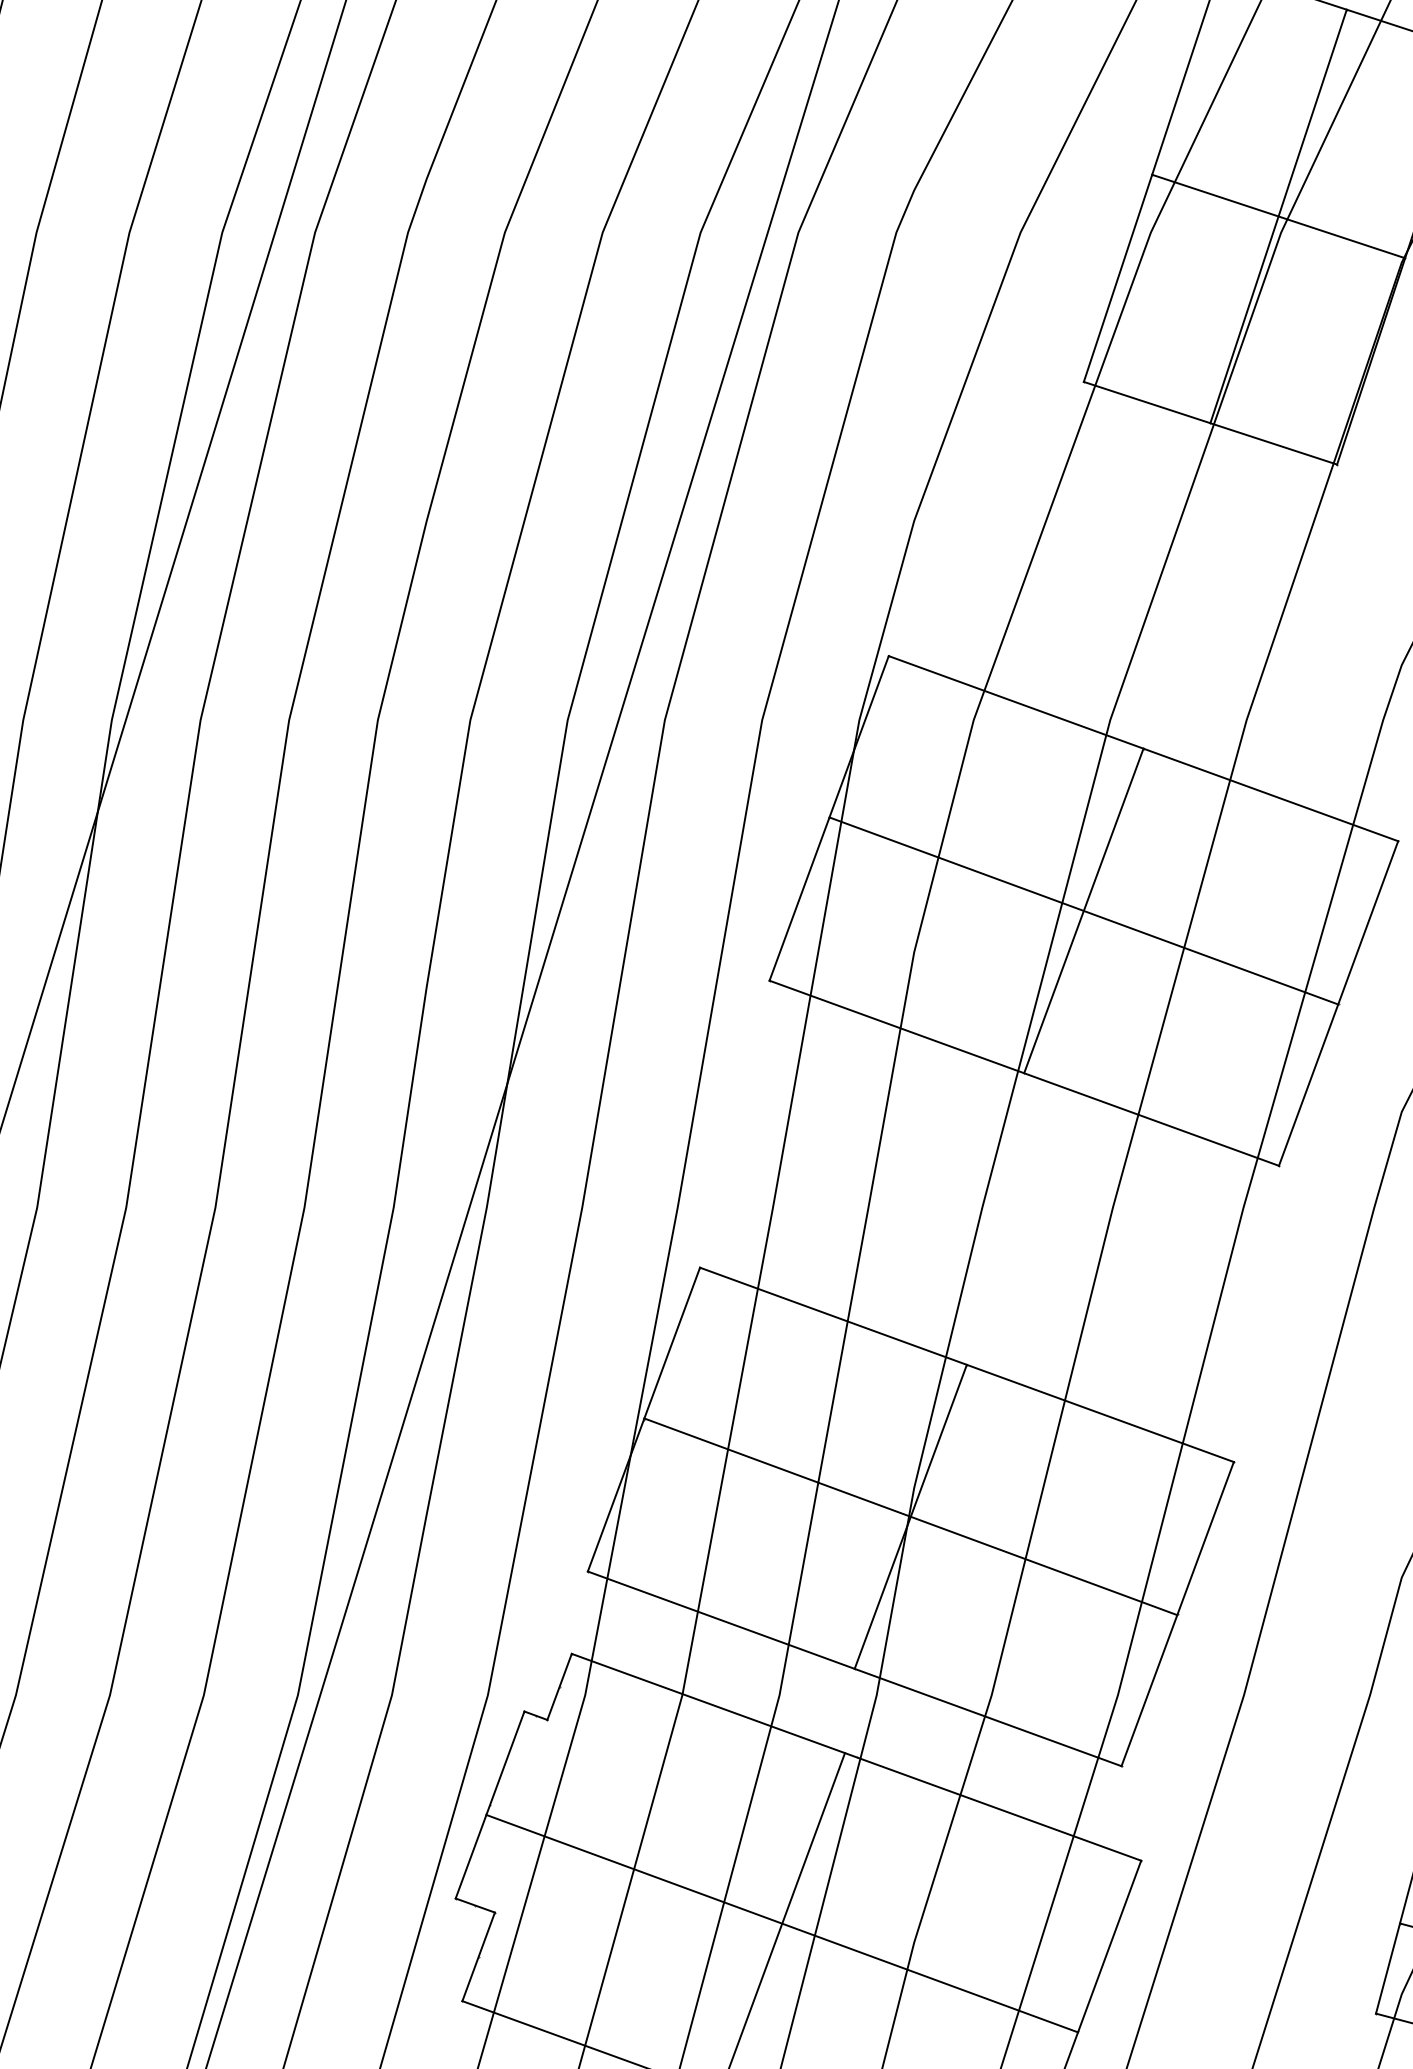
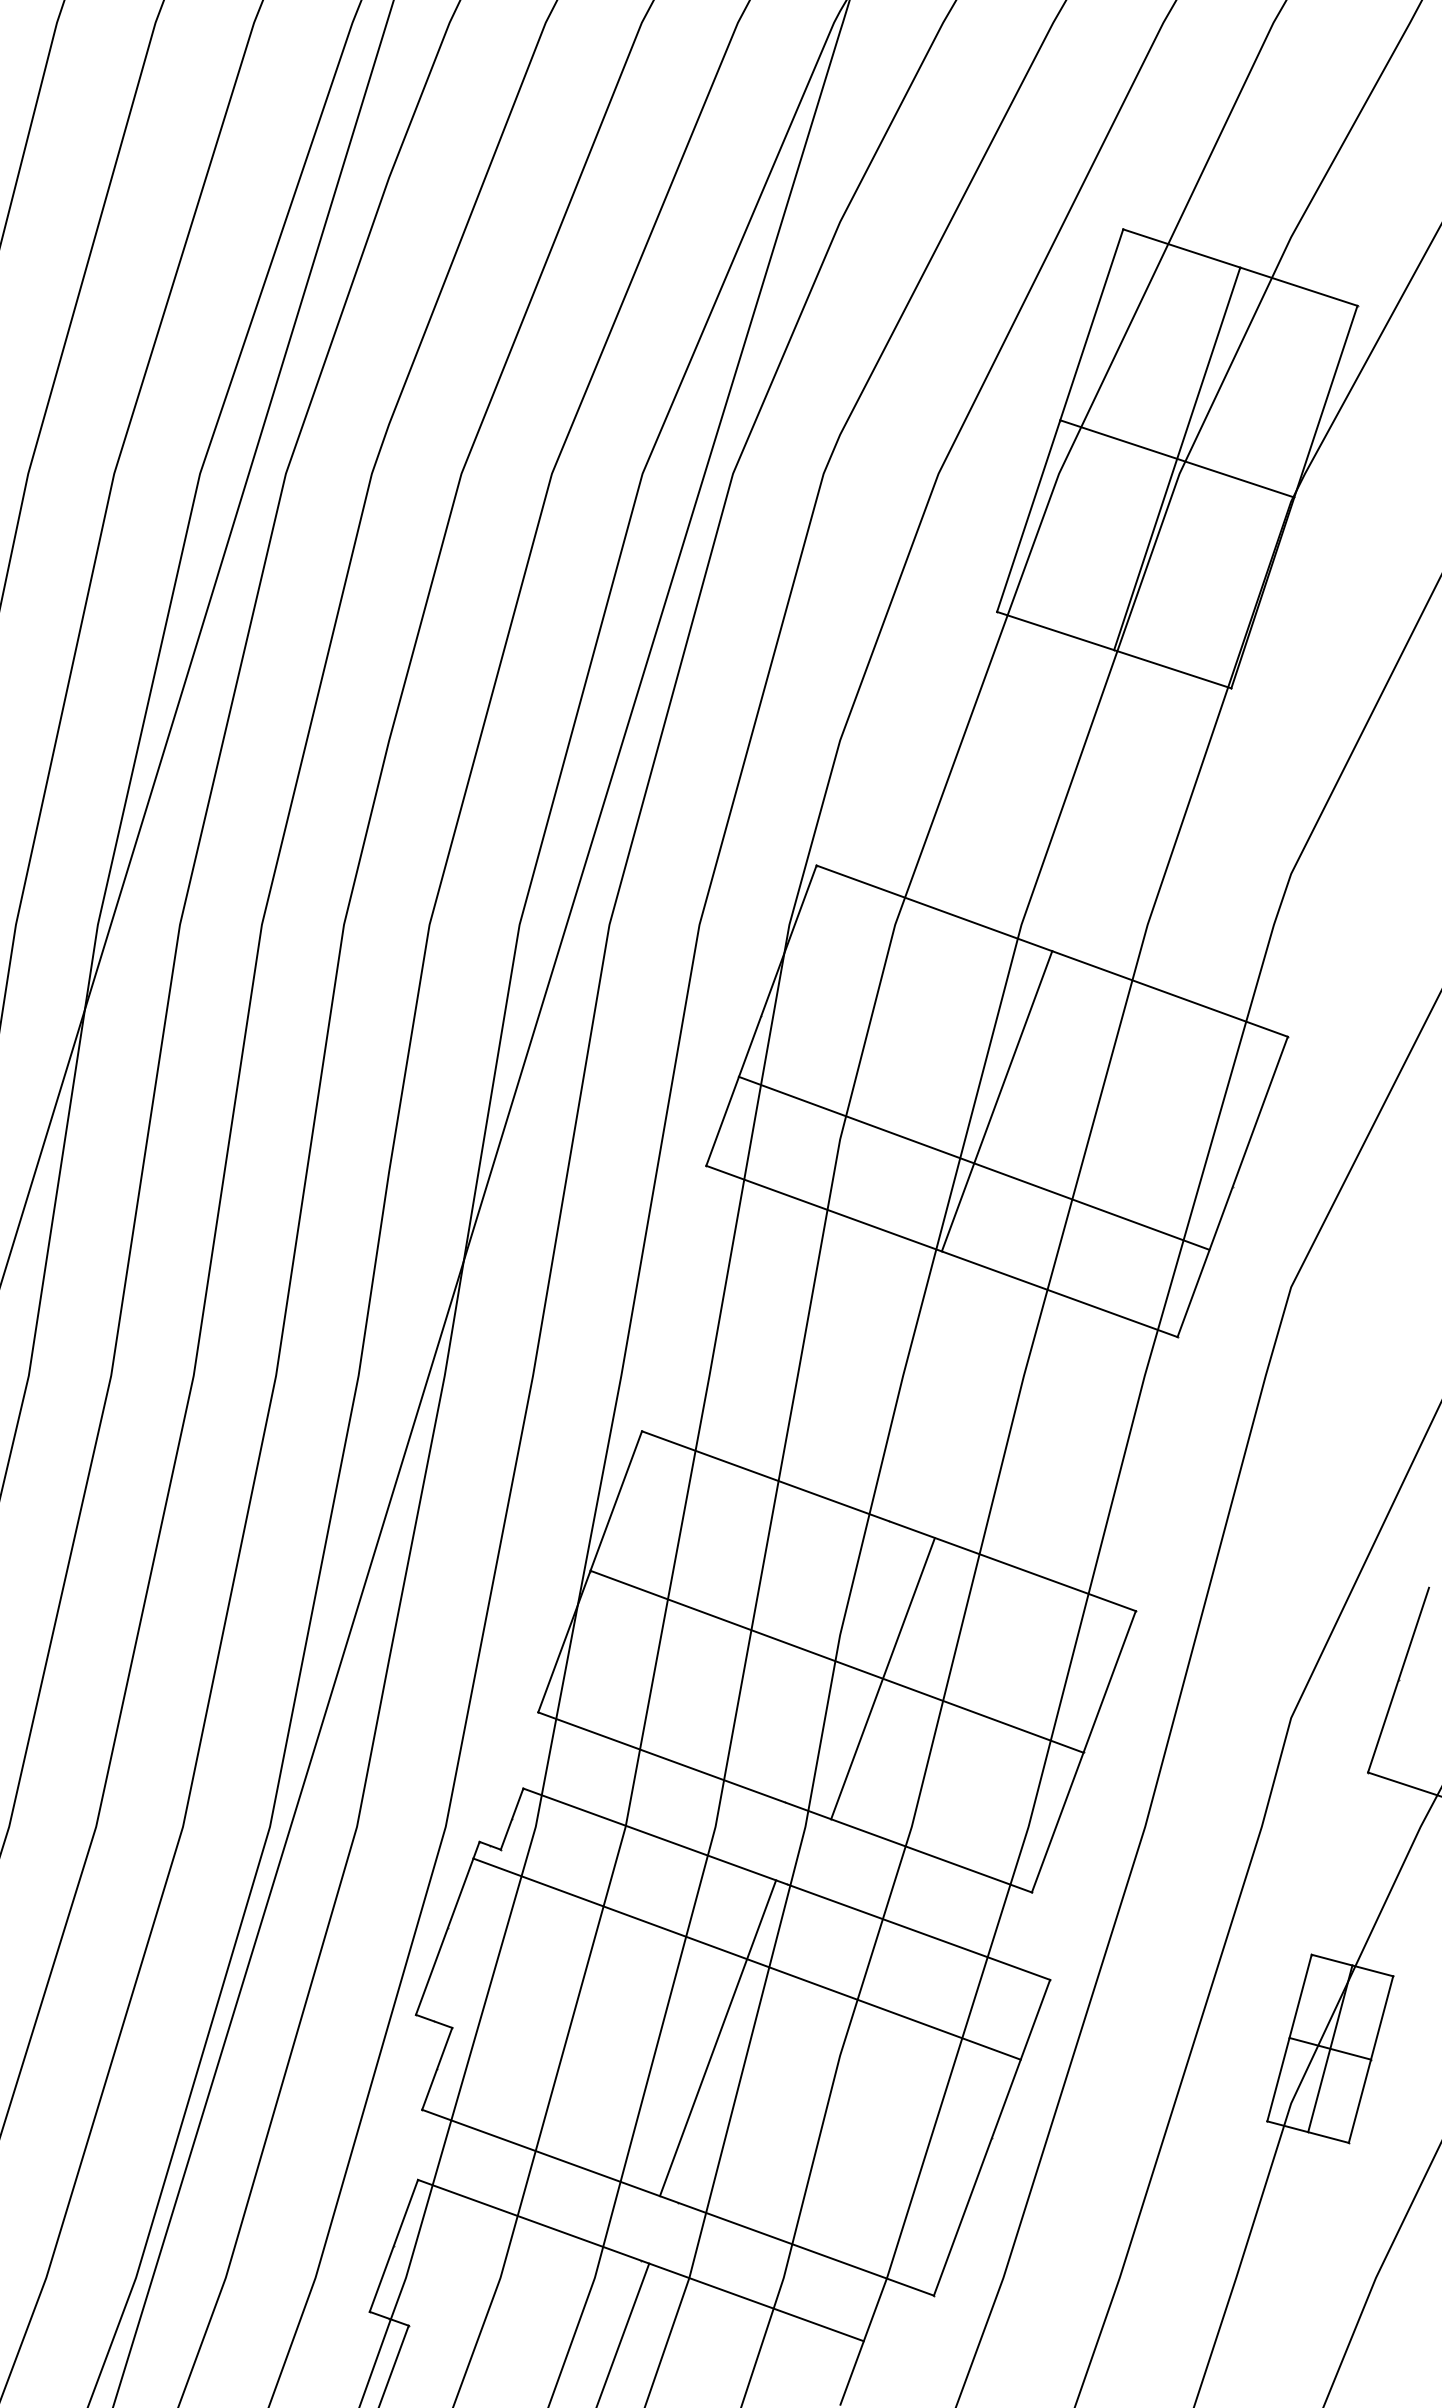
line: (1083, 910) -> (973, 1162), moved
line: (910, 1516) -> (882, 1678), moved
line: (781, 1922) -> (746, 1958), moved

